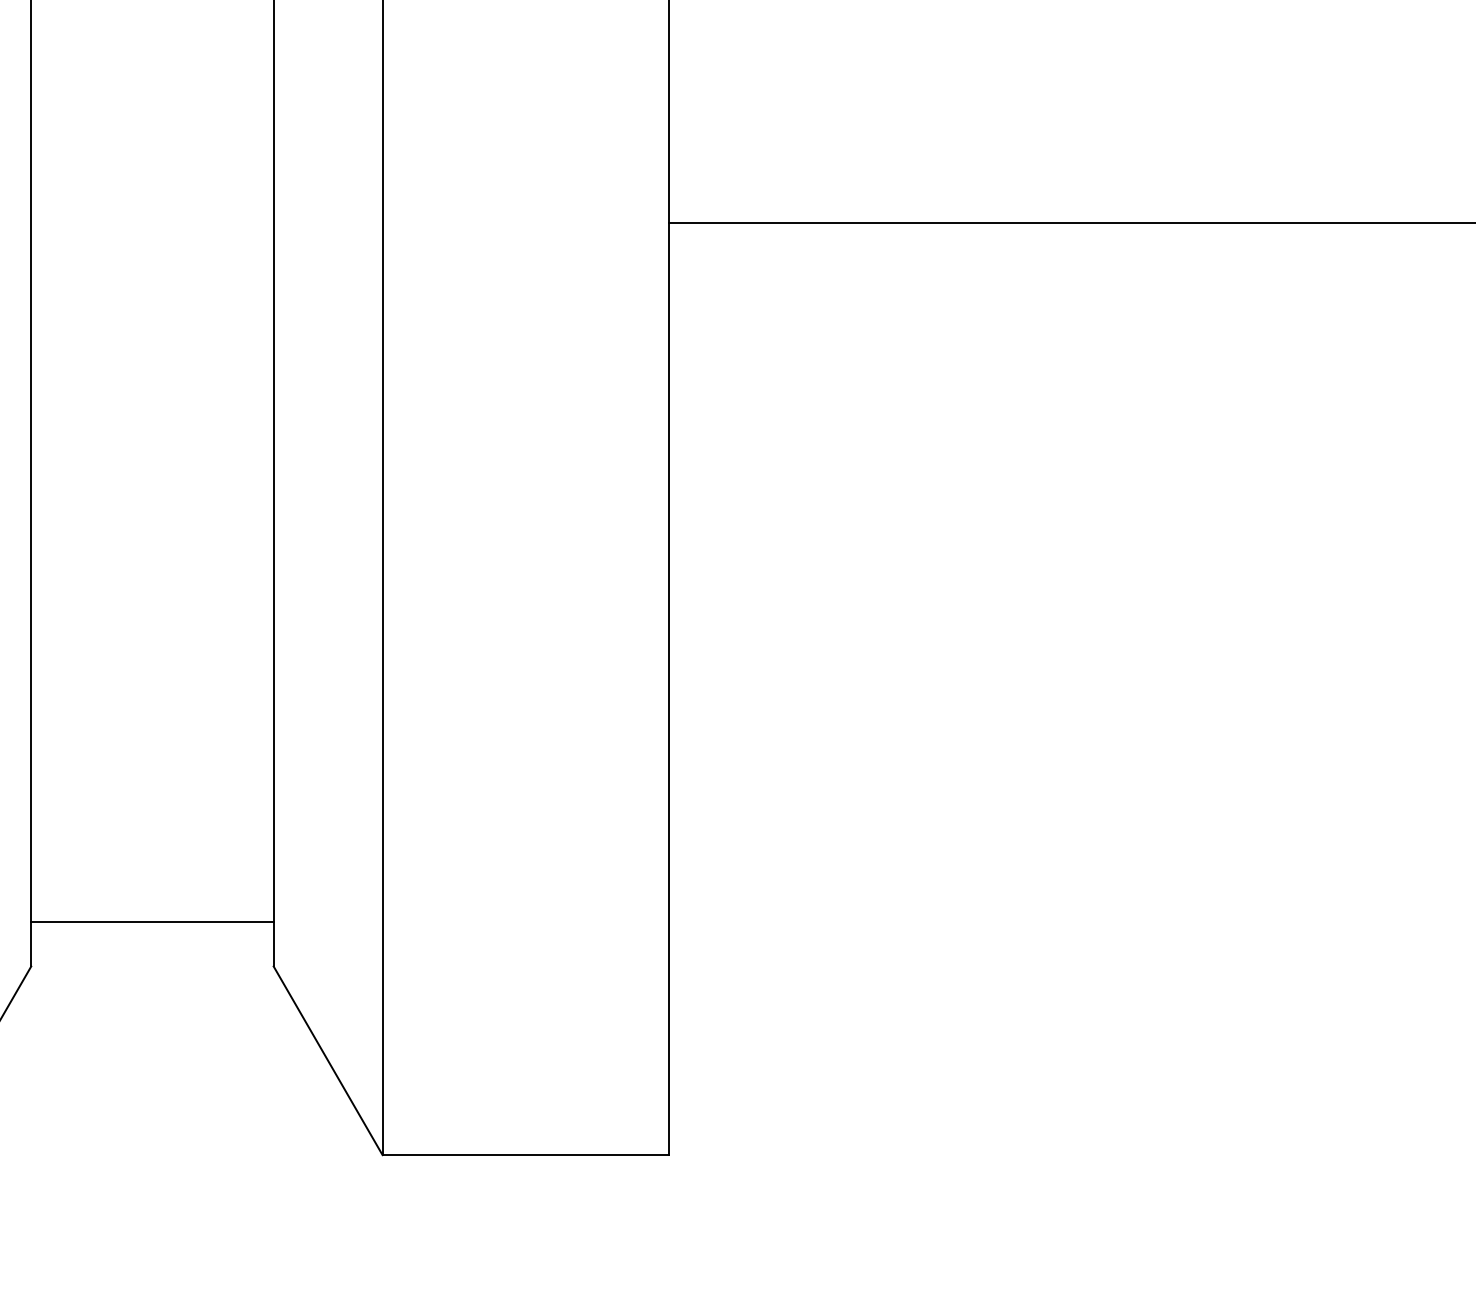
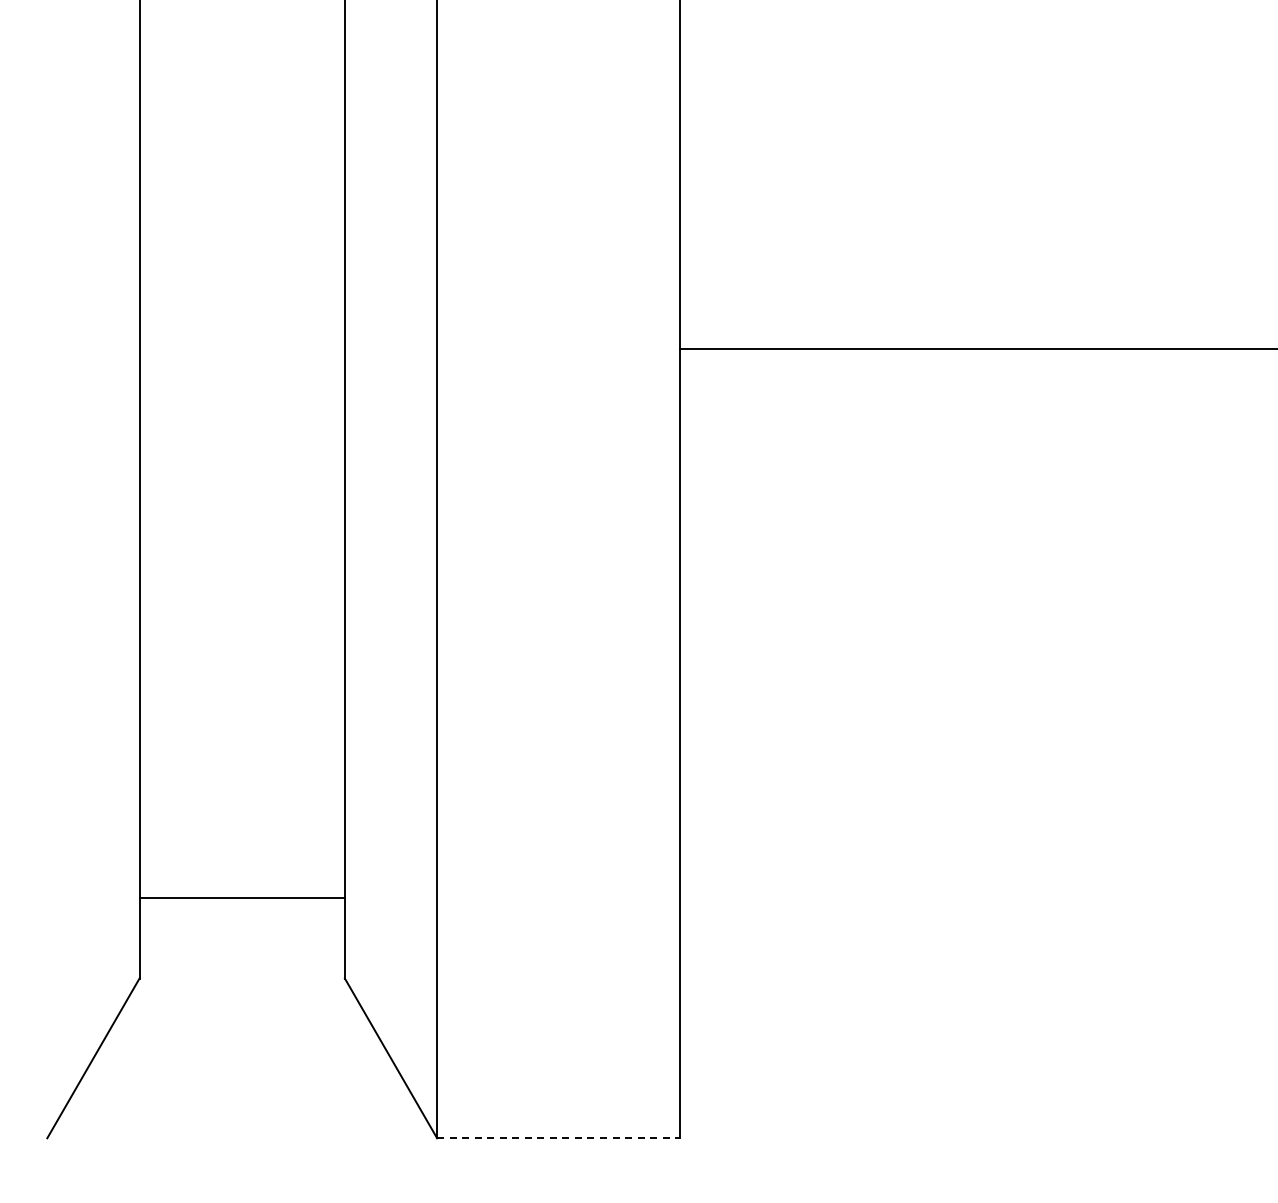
line: (151, 922) -> (241, 898), moved
line: (527, 1155) -> (559, 1138), solid -> dashed

